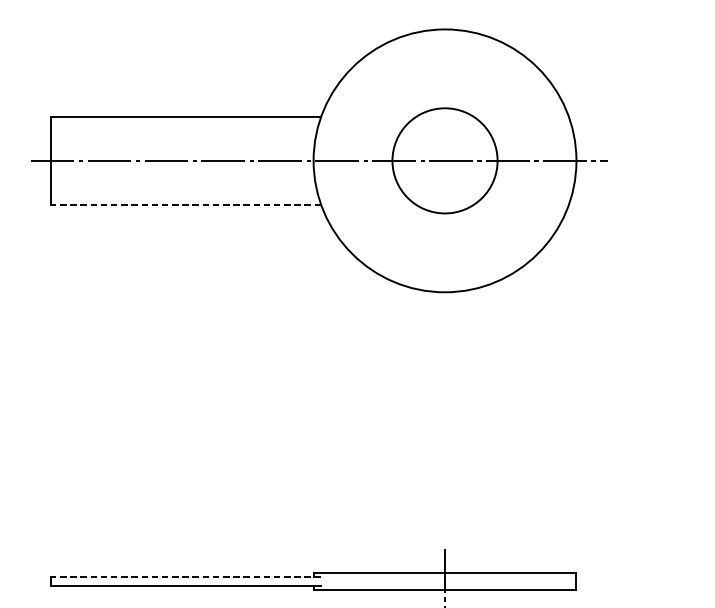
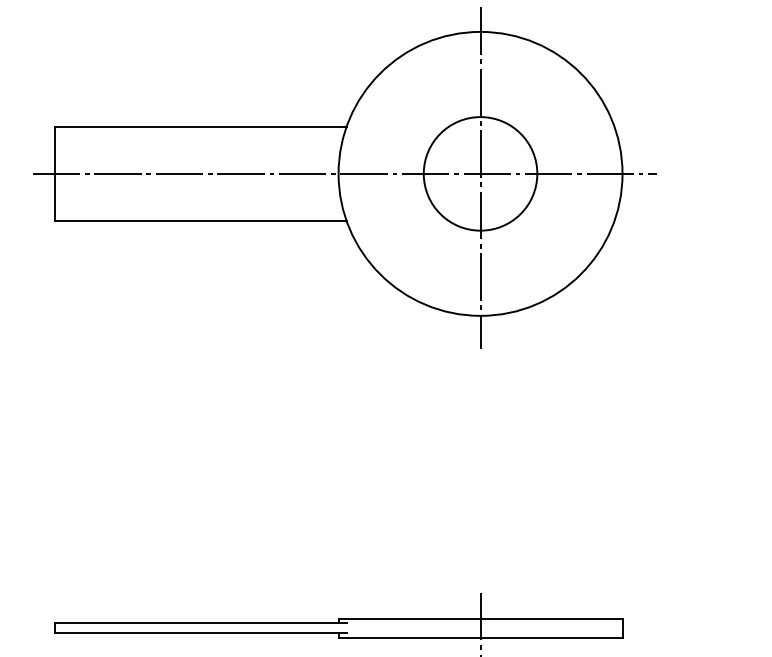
line: (444, 164) -> (480, 177), added
line: (185, 204) -> (200, 221), dashed -> solid
line: (185, 577) -> (200, 623), dashed -> solid

